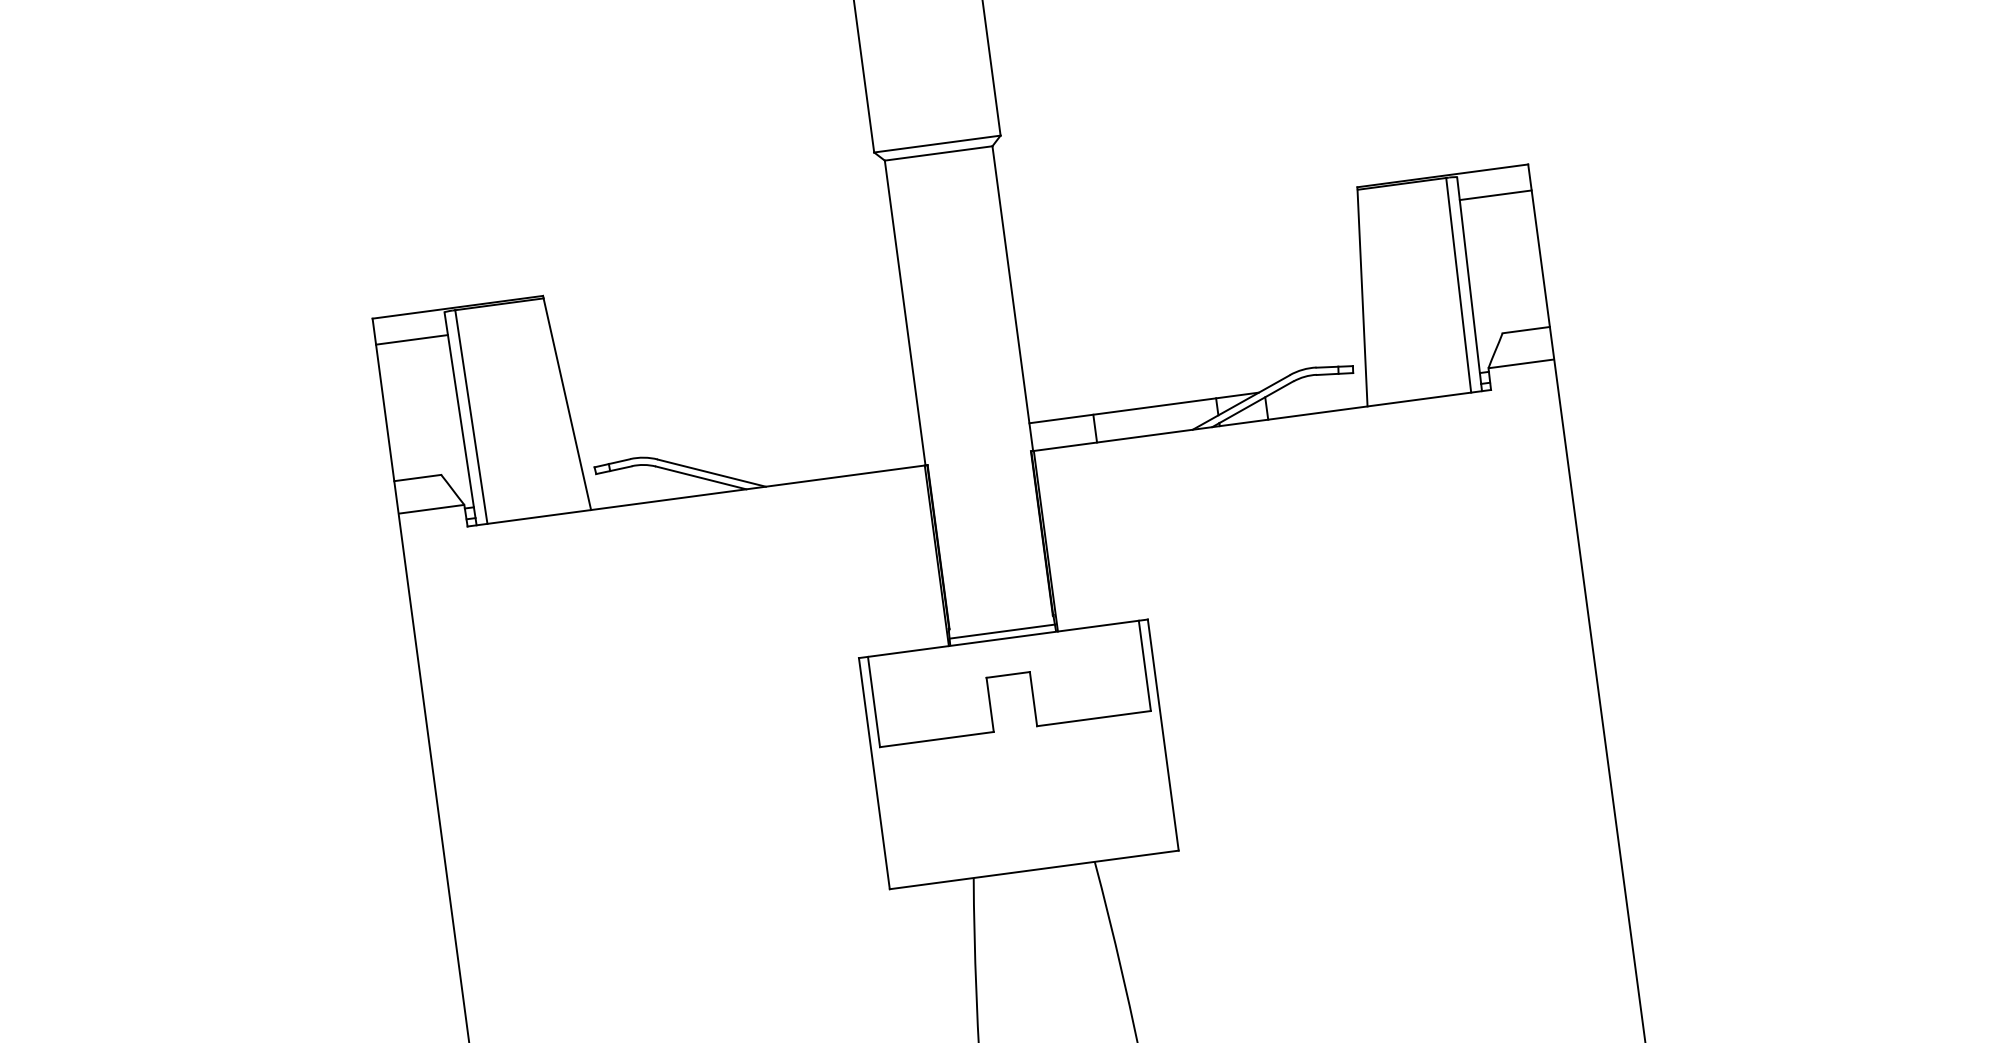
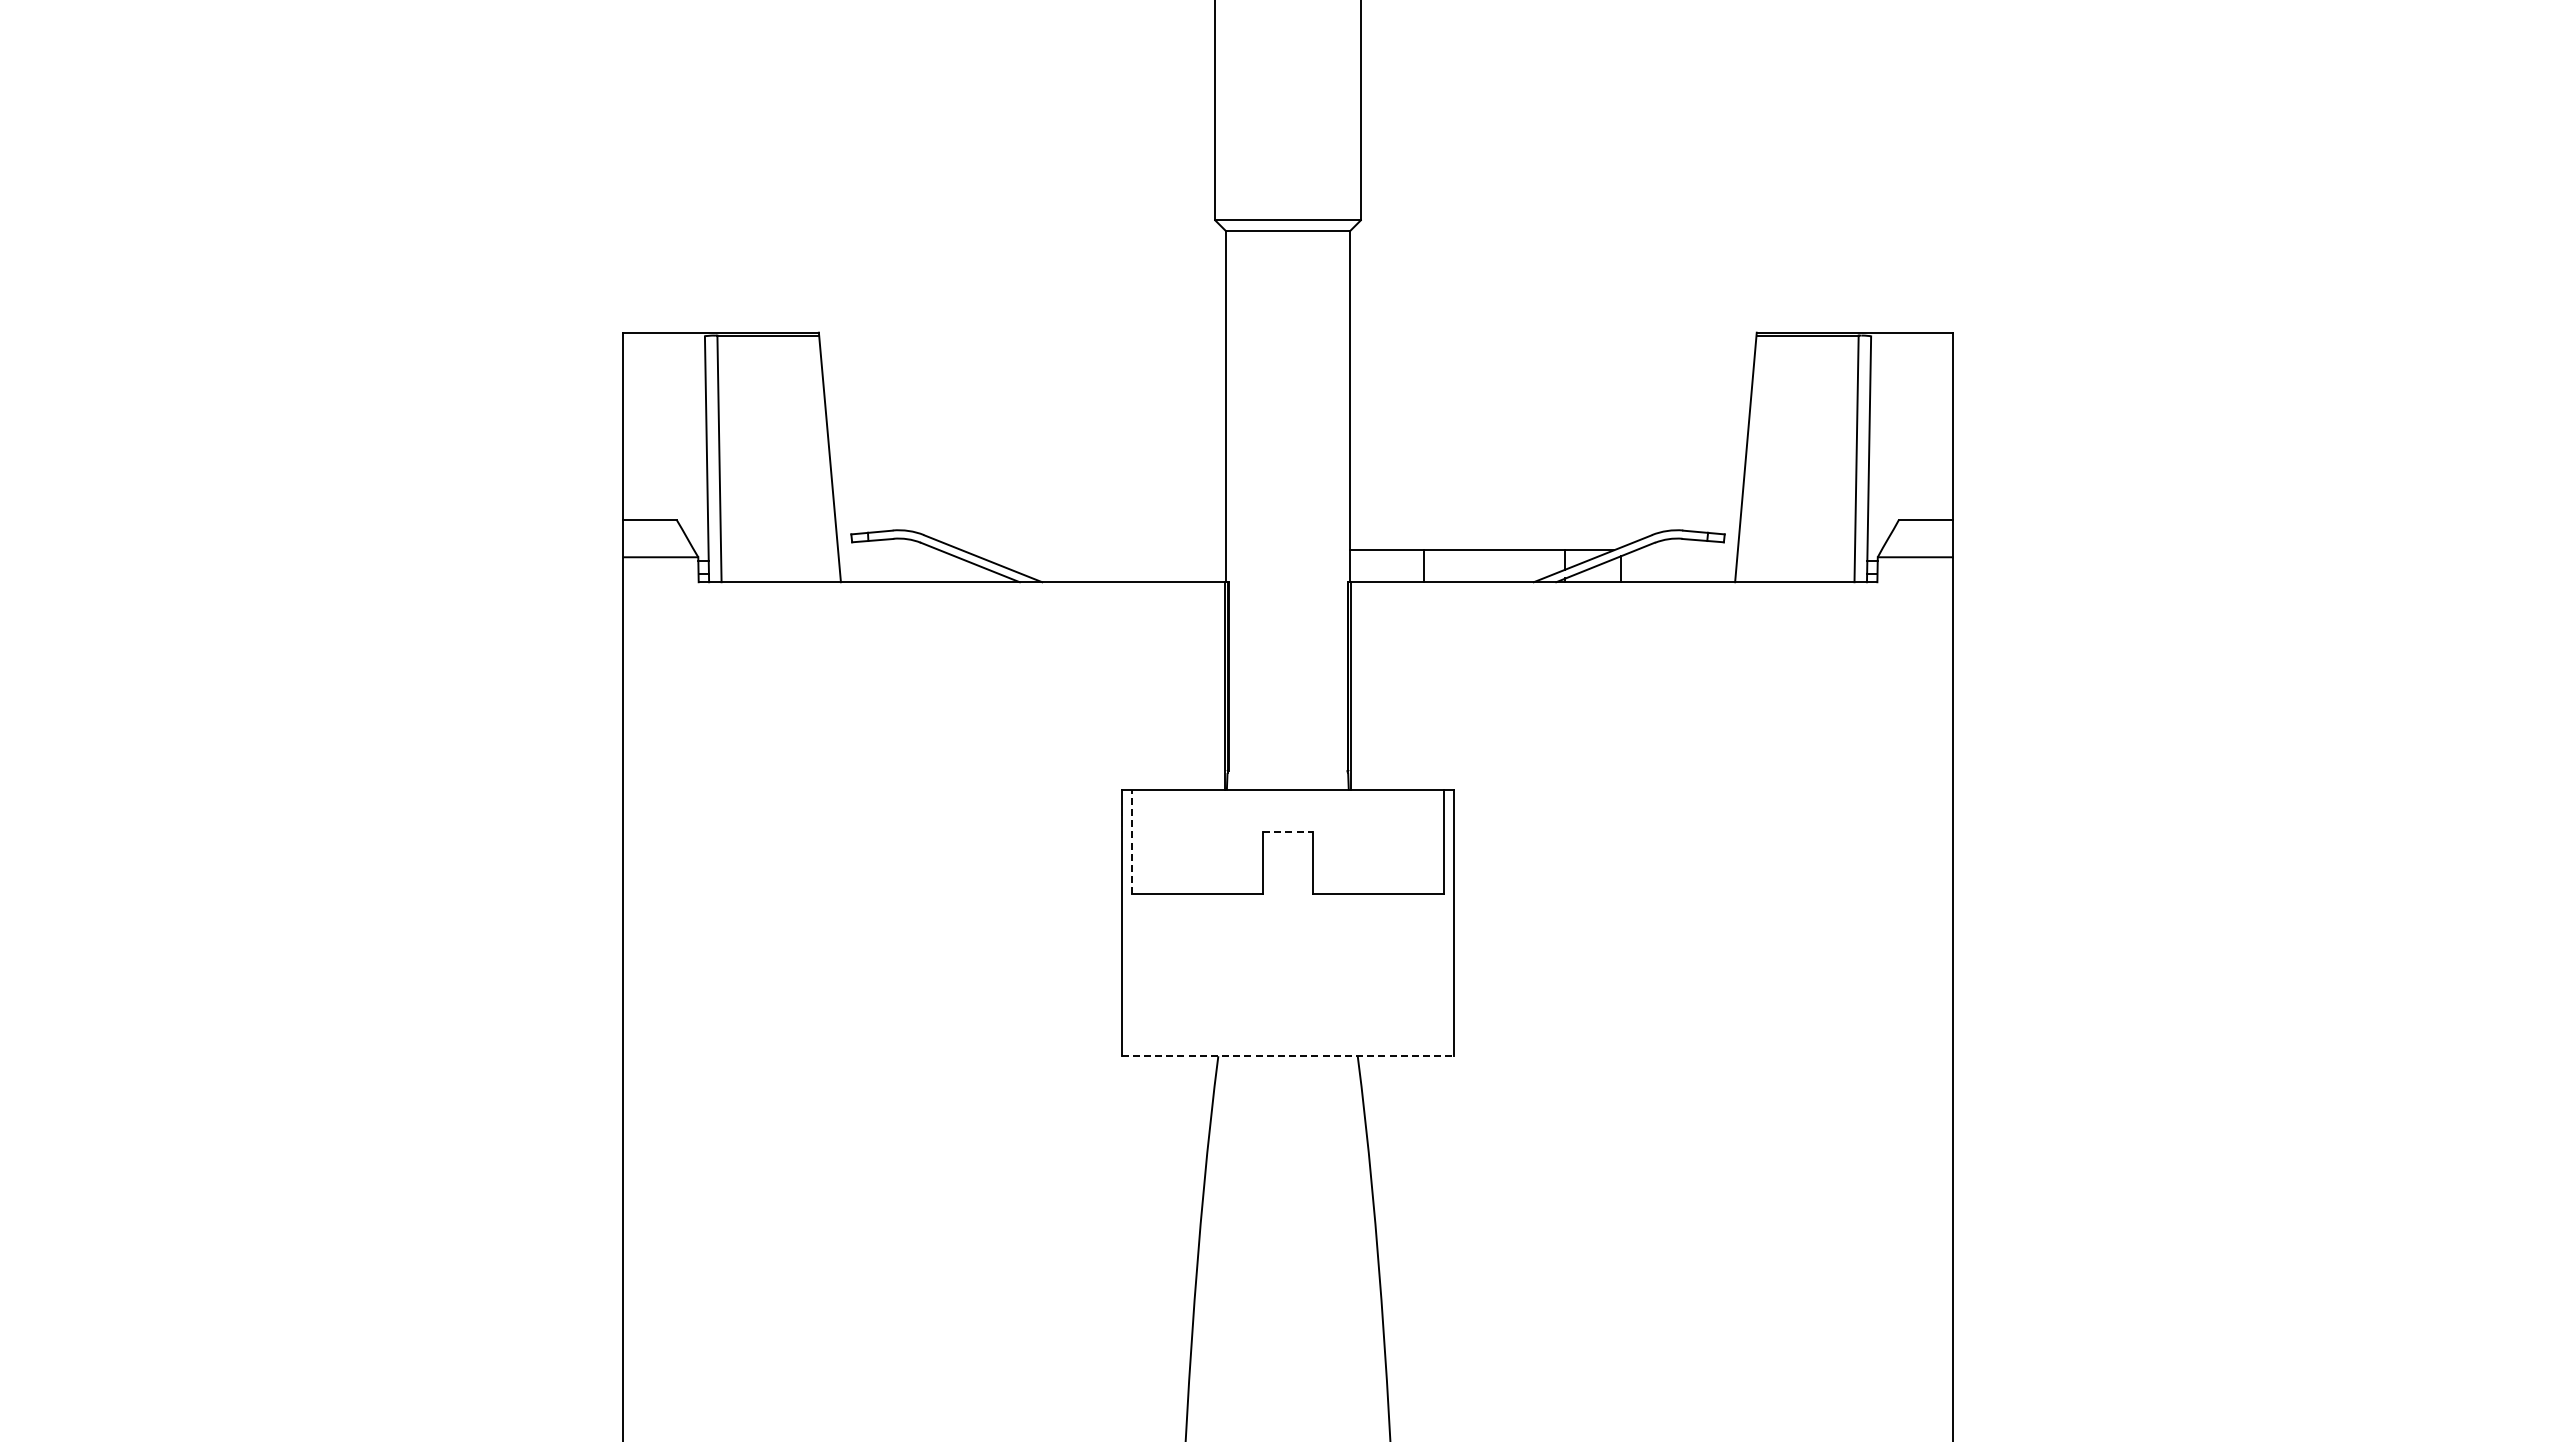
line: (1495, 195) -> (1911, 362), removed
line: (411, 339) -> (663, 362), removed
line: (1001, 631) -> (1287, 781), removed
line: (1008, 674) -> (1288, 831), solid -> dashed
line: (874, 702) -> (1132, 842), solid -> dashed
line: (1034, 870) -> (1288, 1056), solid -> dashed

